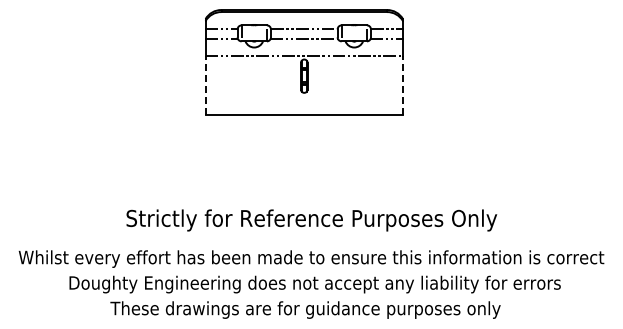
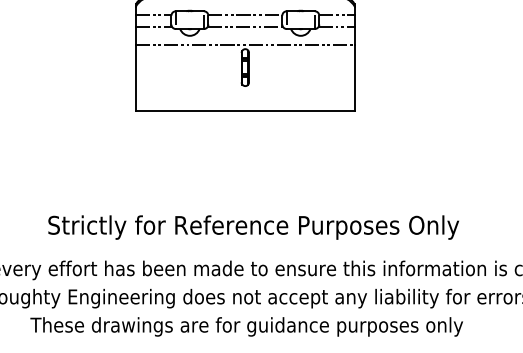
line: (205, 85) -> (135, 77), dashed -> solid
line: (403, 85) -> (355, 77), dashed -> solid

